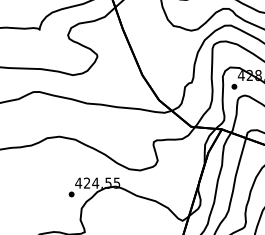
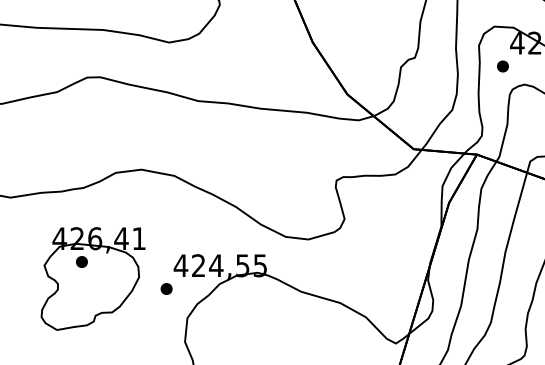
part: (35, 189) -> (91, 278), added

